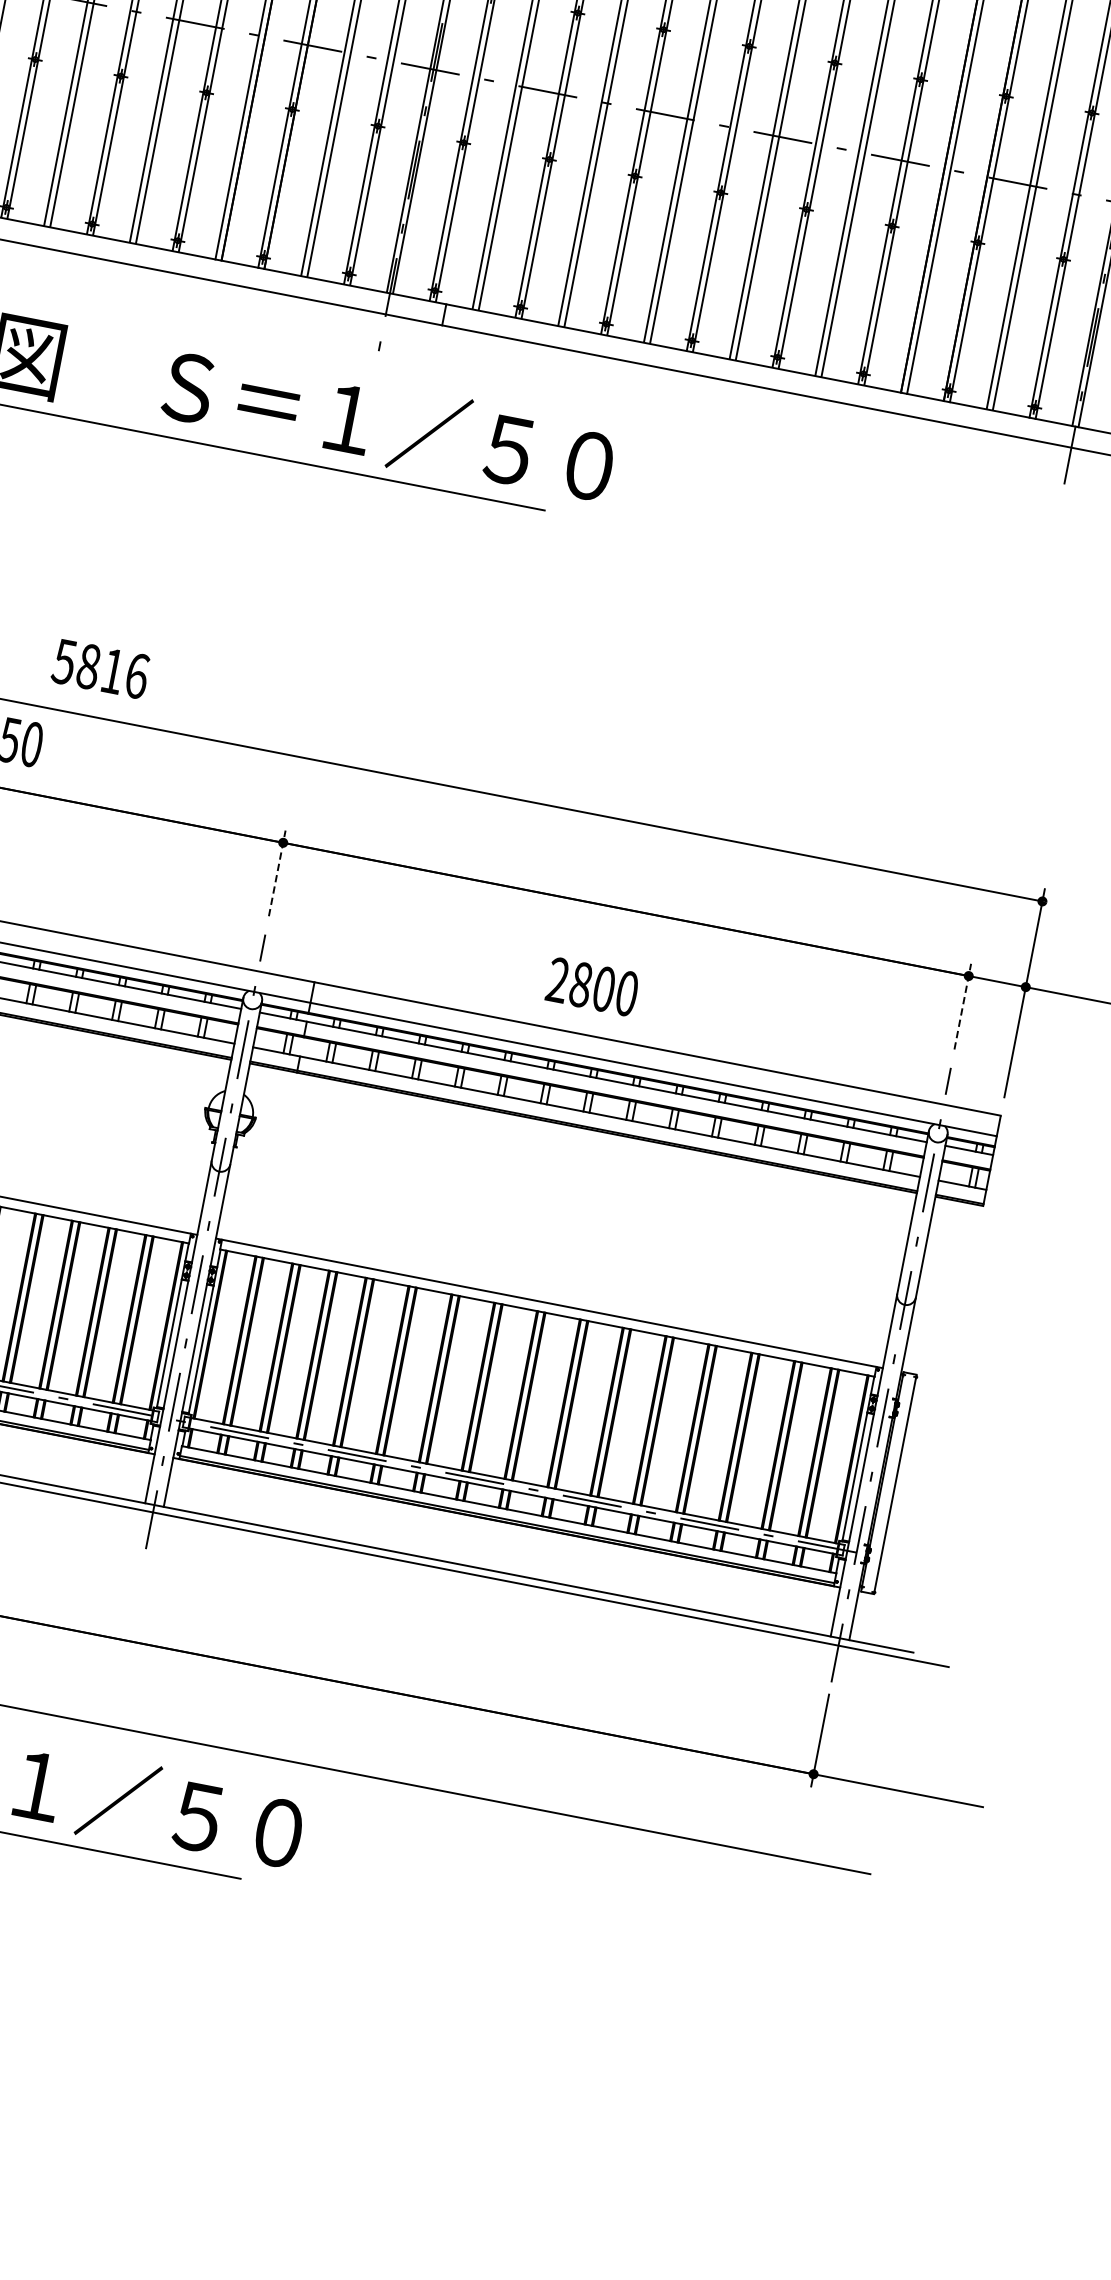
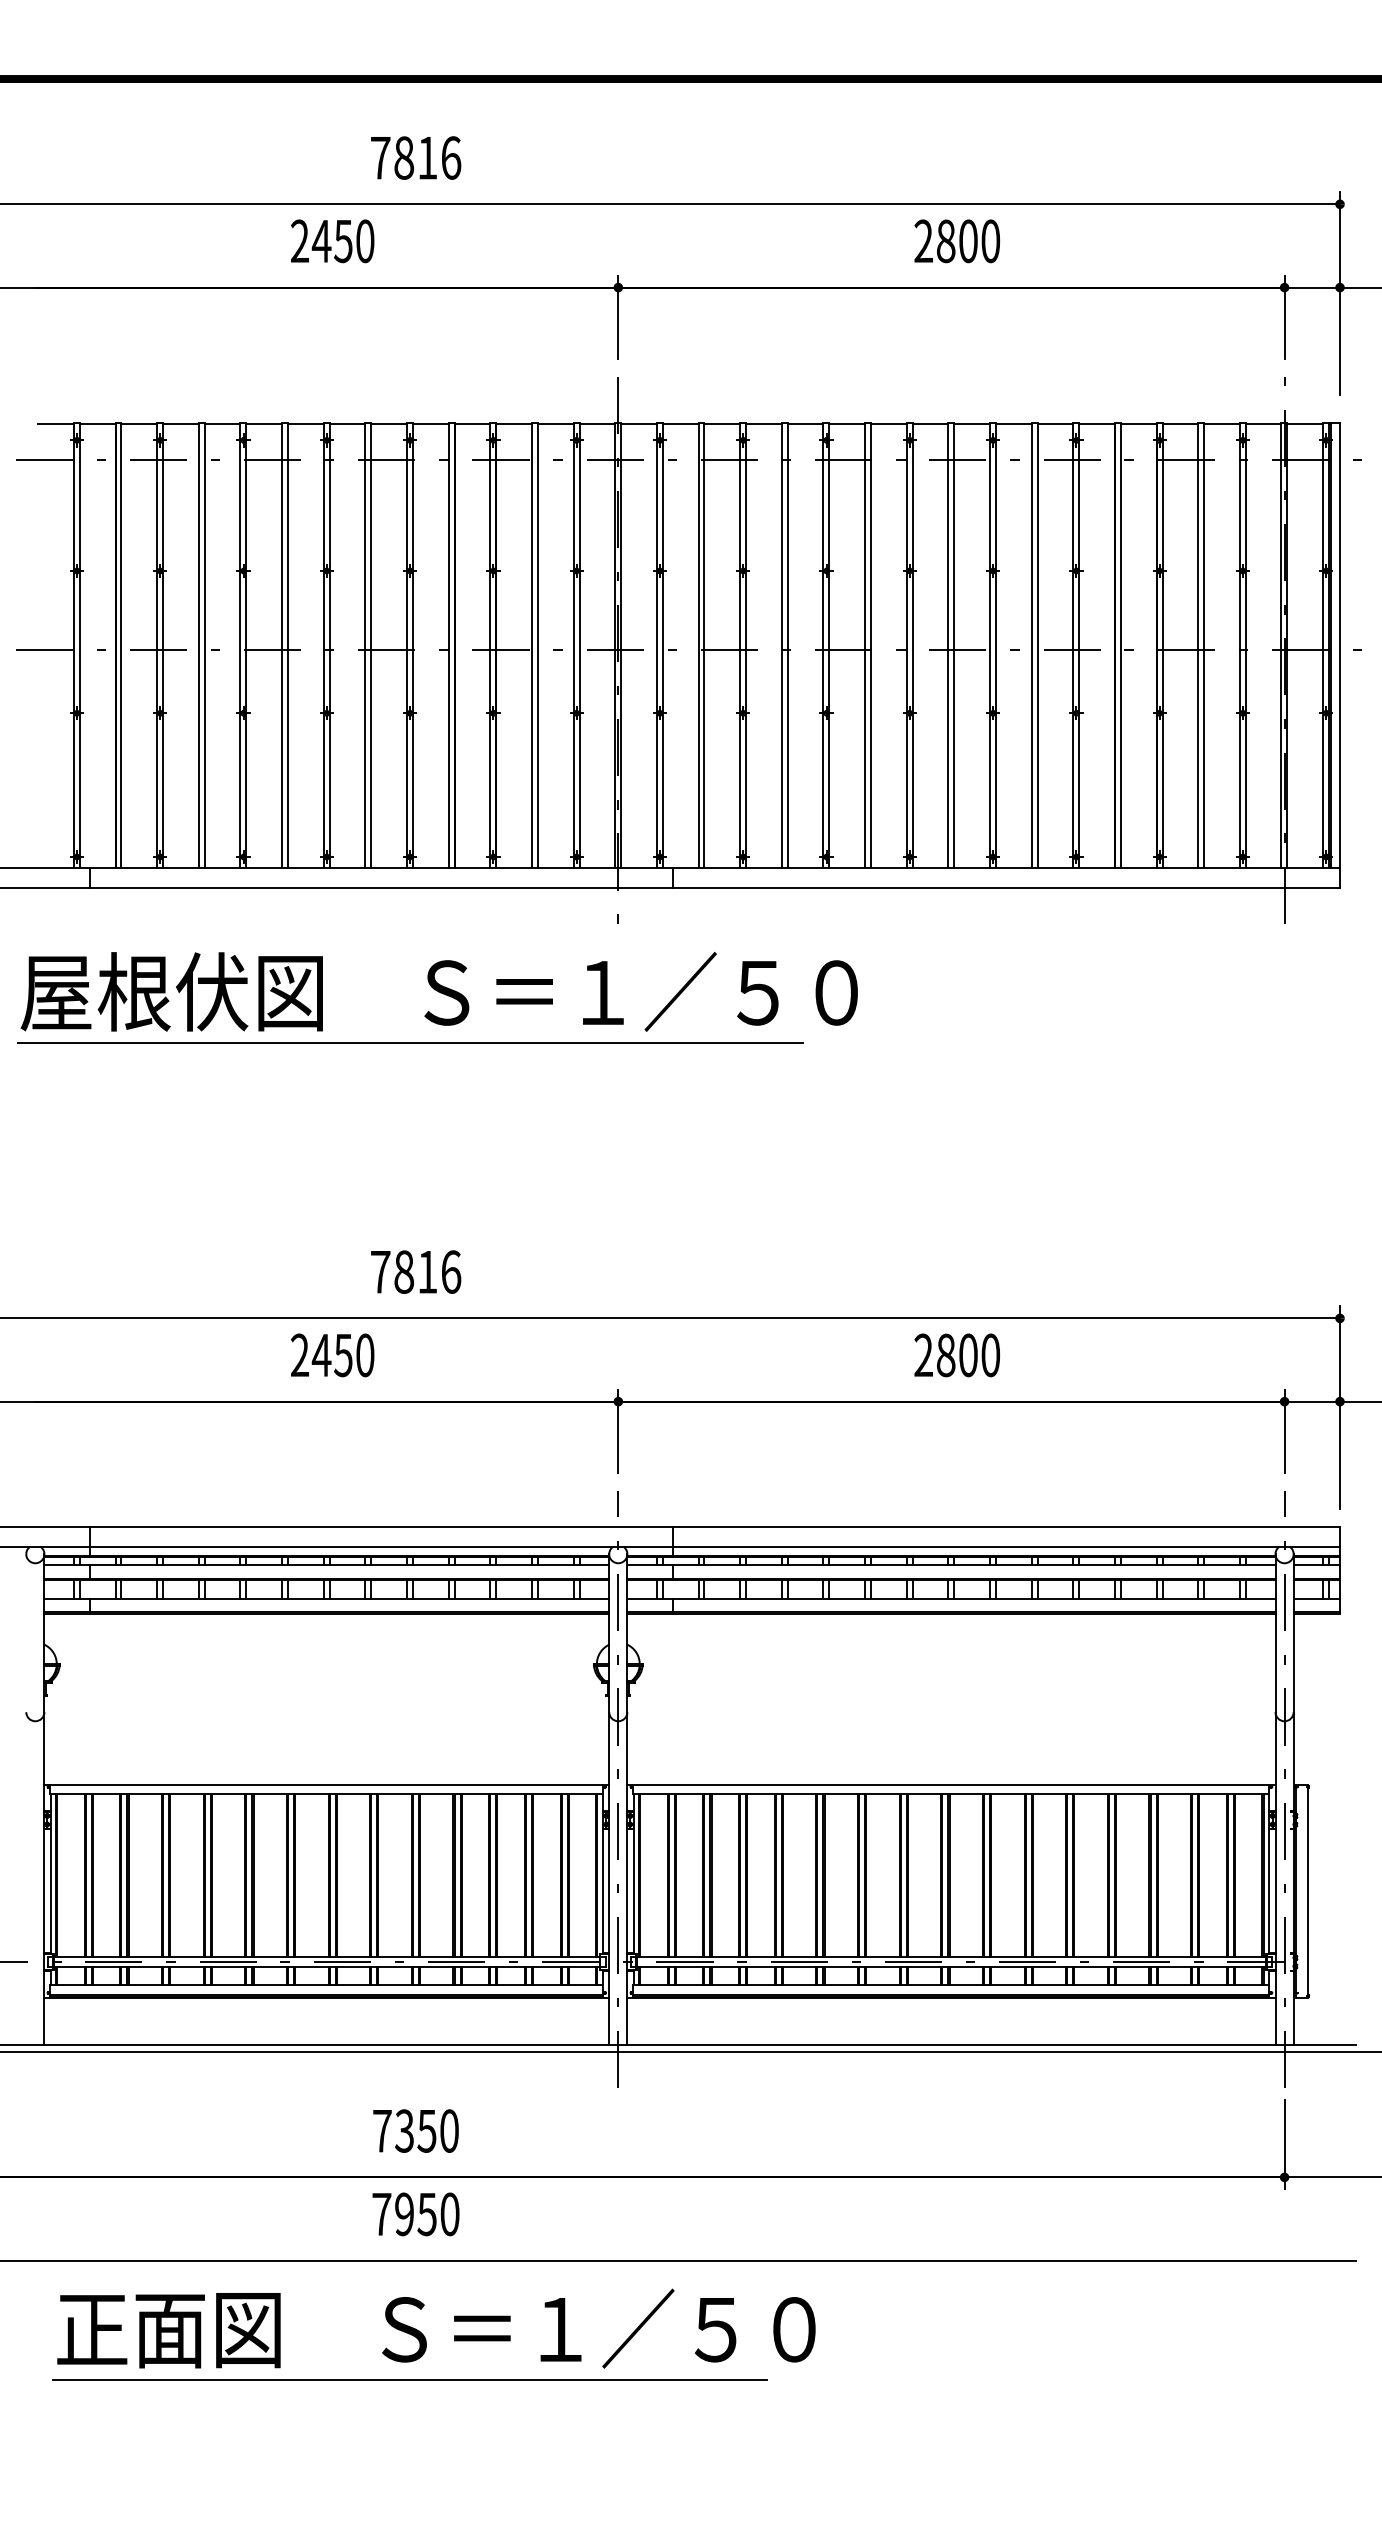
text: (64, 662) -> (380, 1272), 5816 -> 7816
line: (277, 873) -> (618, 1431), dashed -> solid
text: (591, 986) -> (956, 1355), moved
line: (962, 1006) -> (1284, 1431), dashed -> solid

